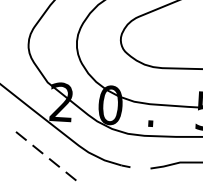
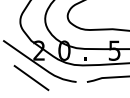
line: (43, 155) -> (31, 78), dashed -> solid

